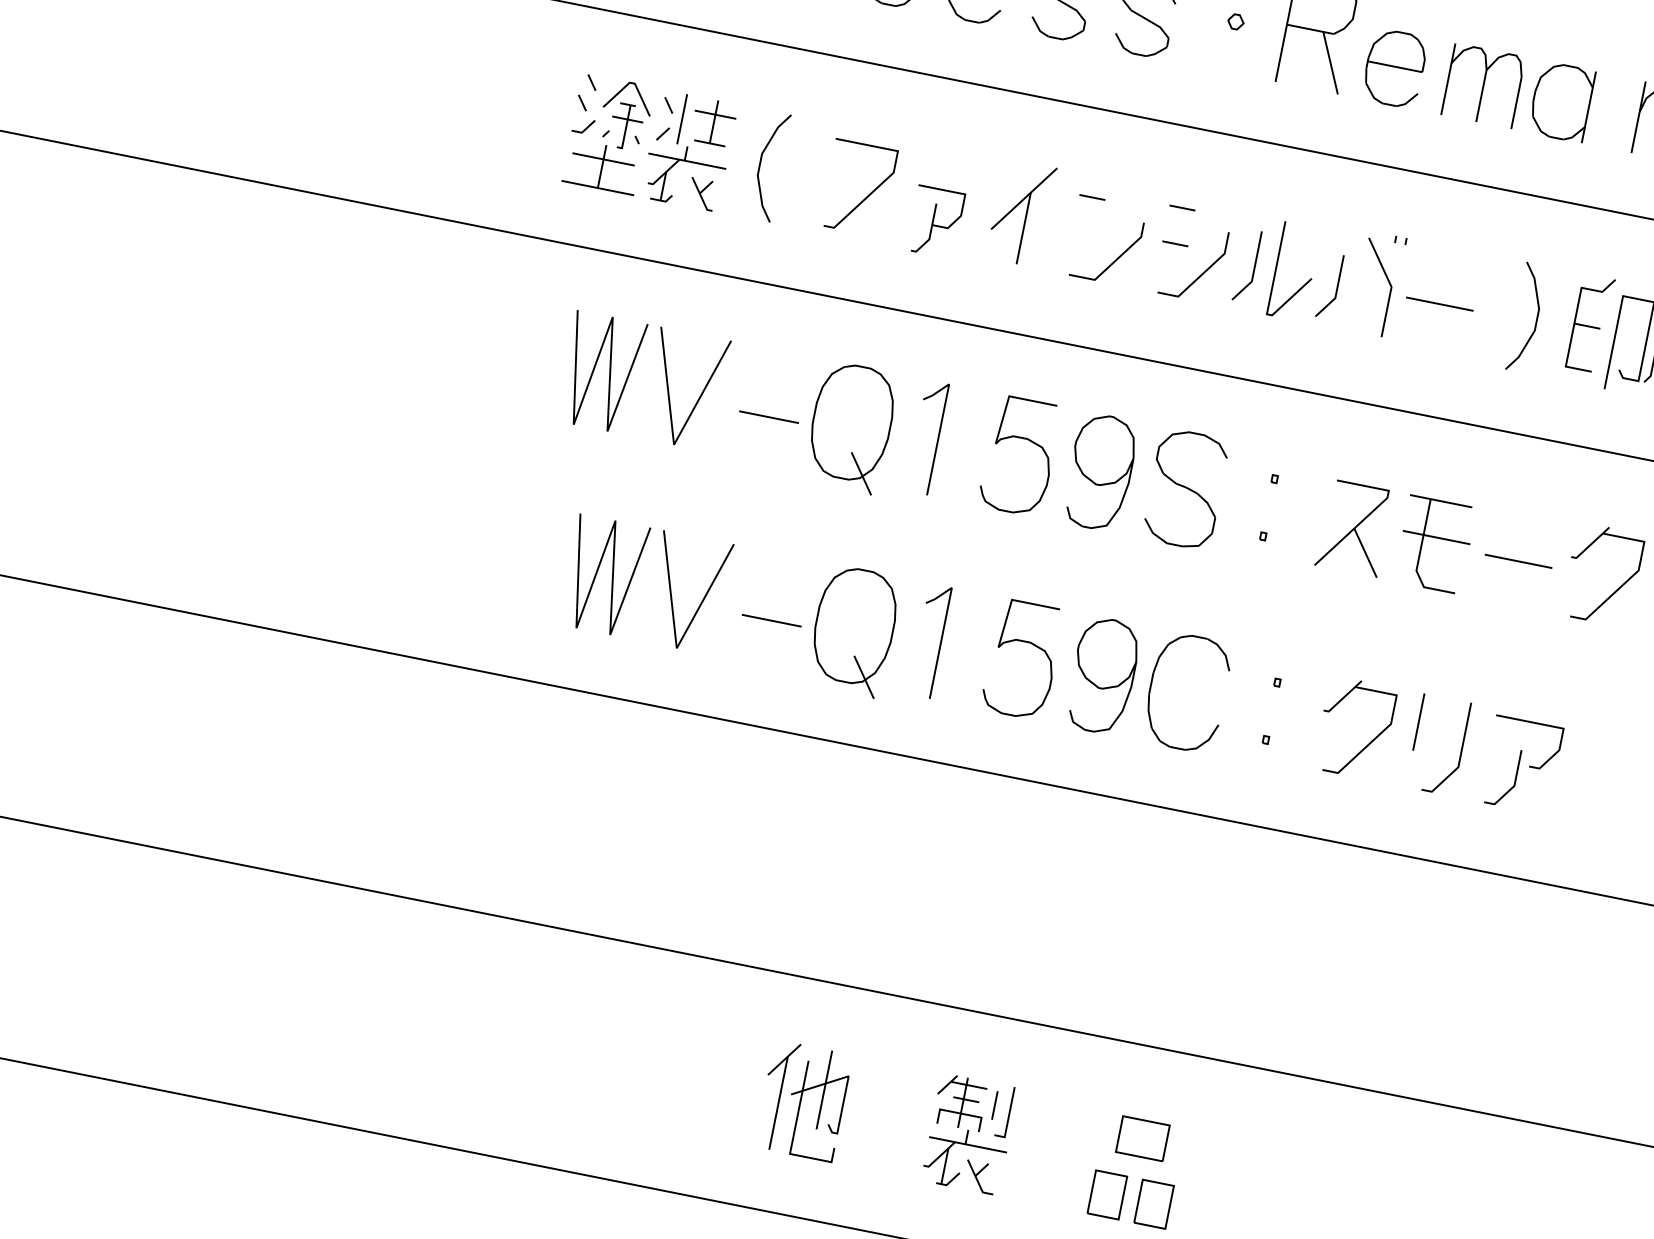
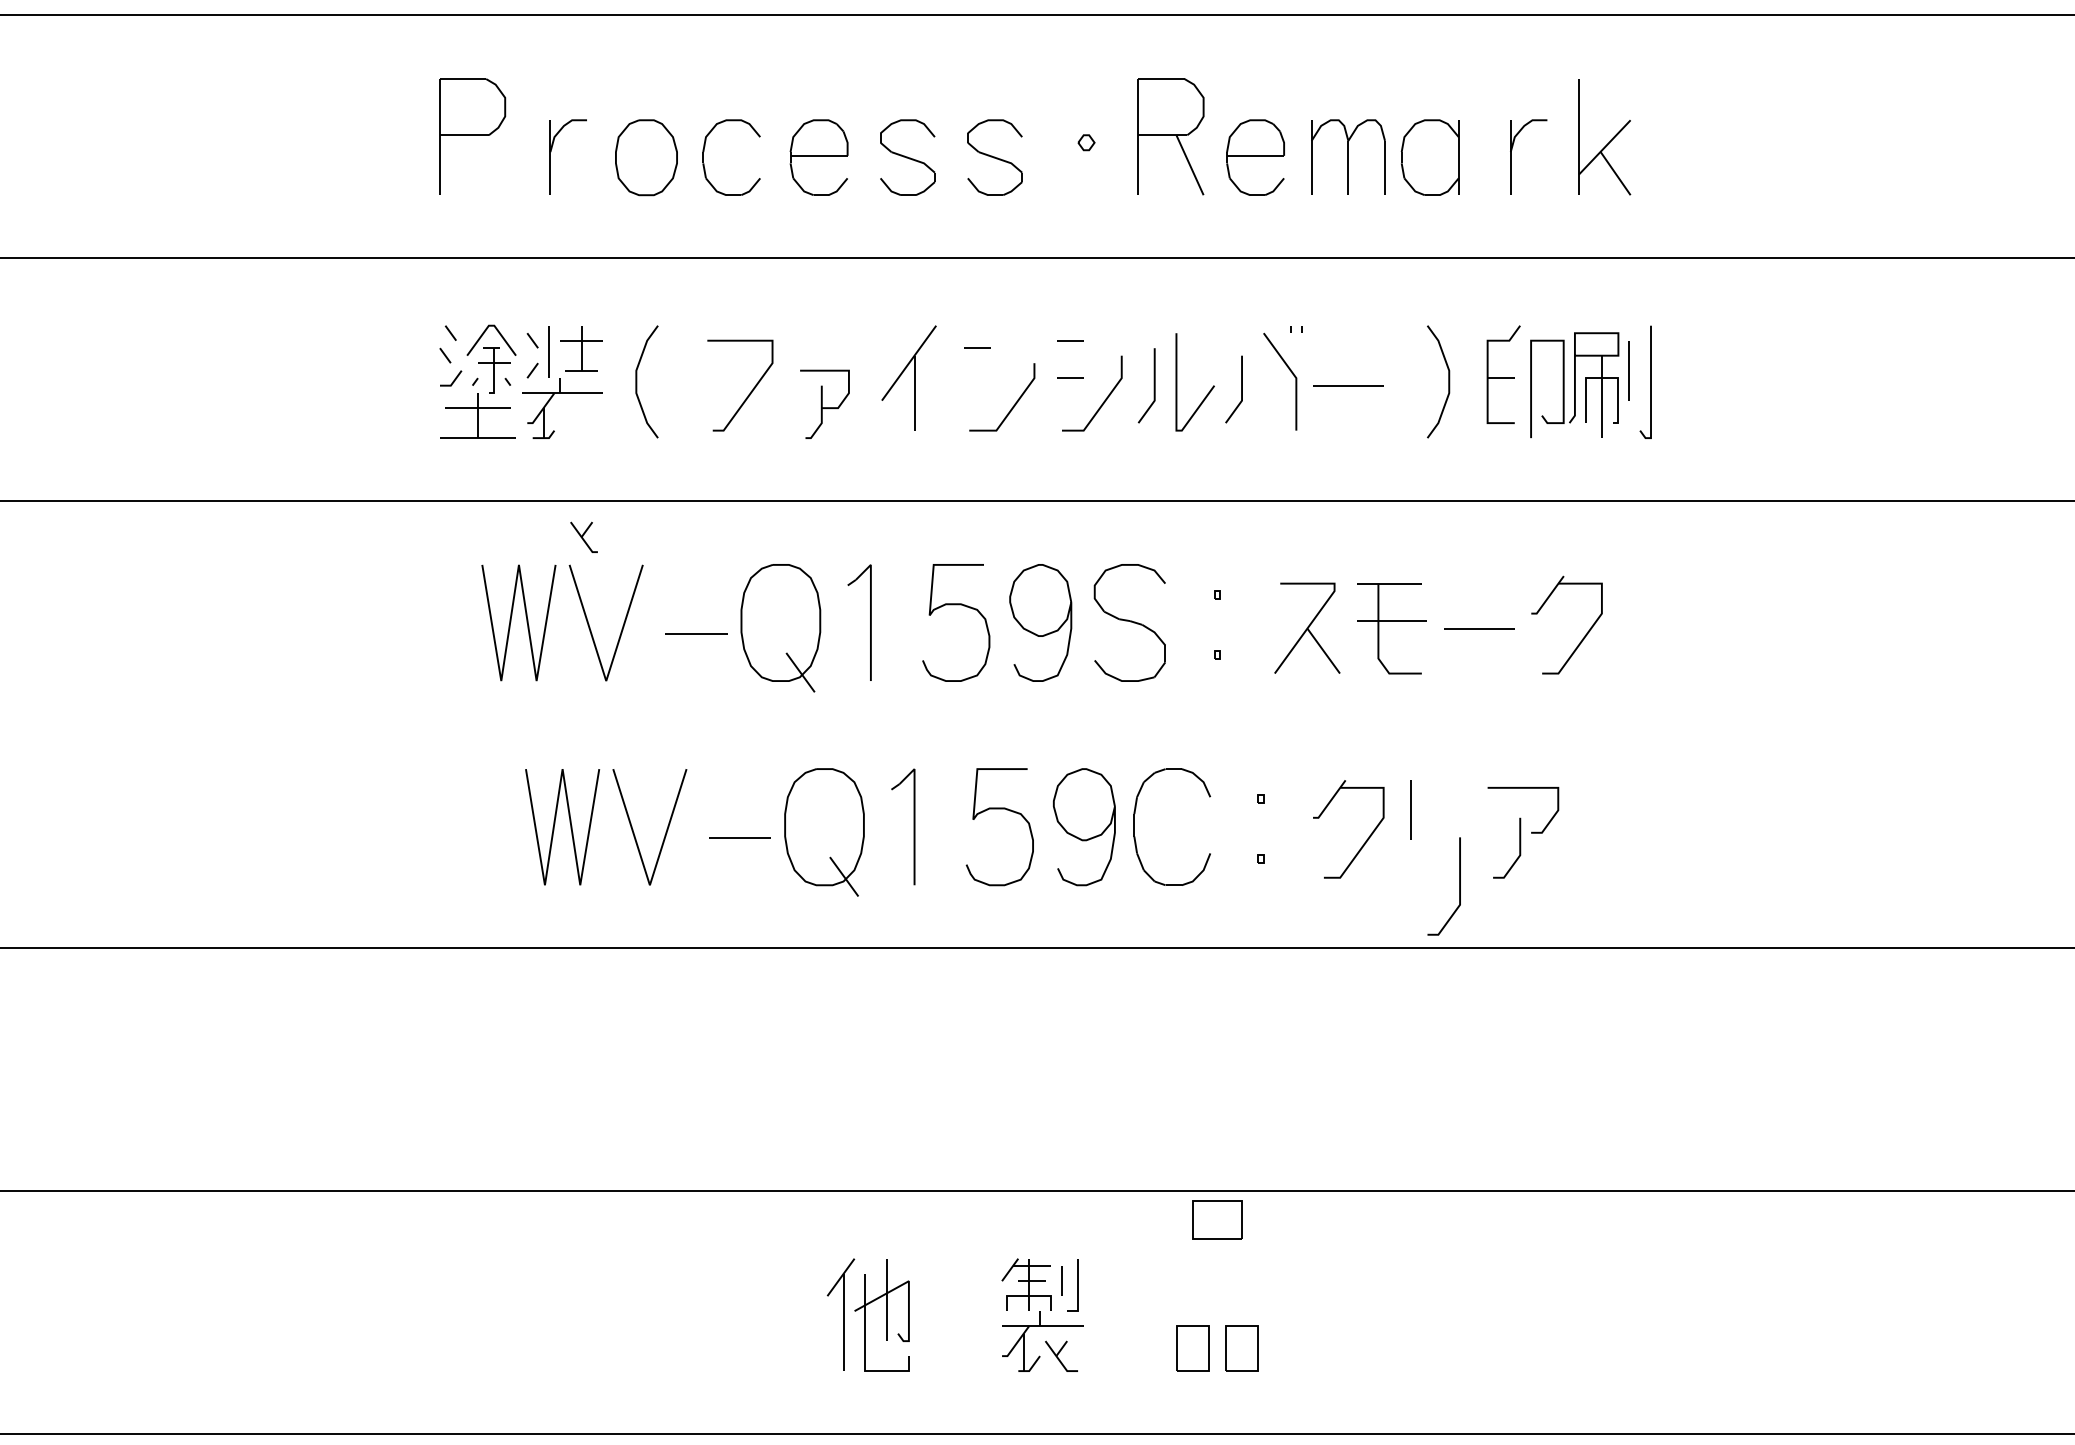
part: (701, 193) -> (583, 536), moved
line: (1461, 749) -> (1459, 886), moved
part: (1143, 1138) -> (1217, 1219), moved

